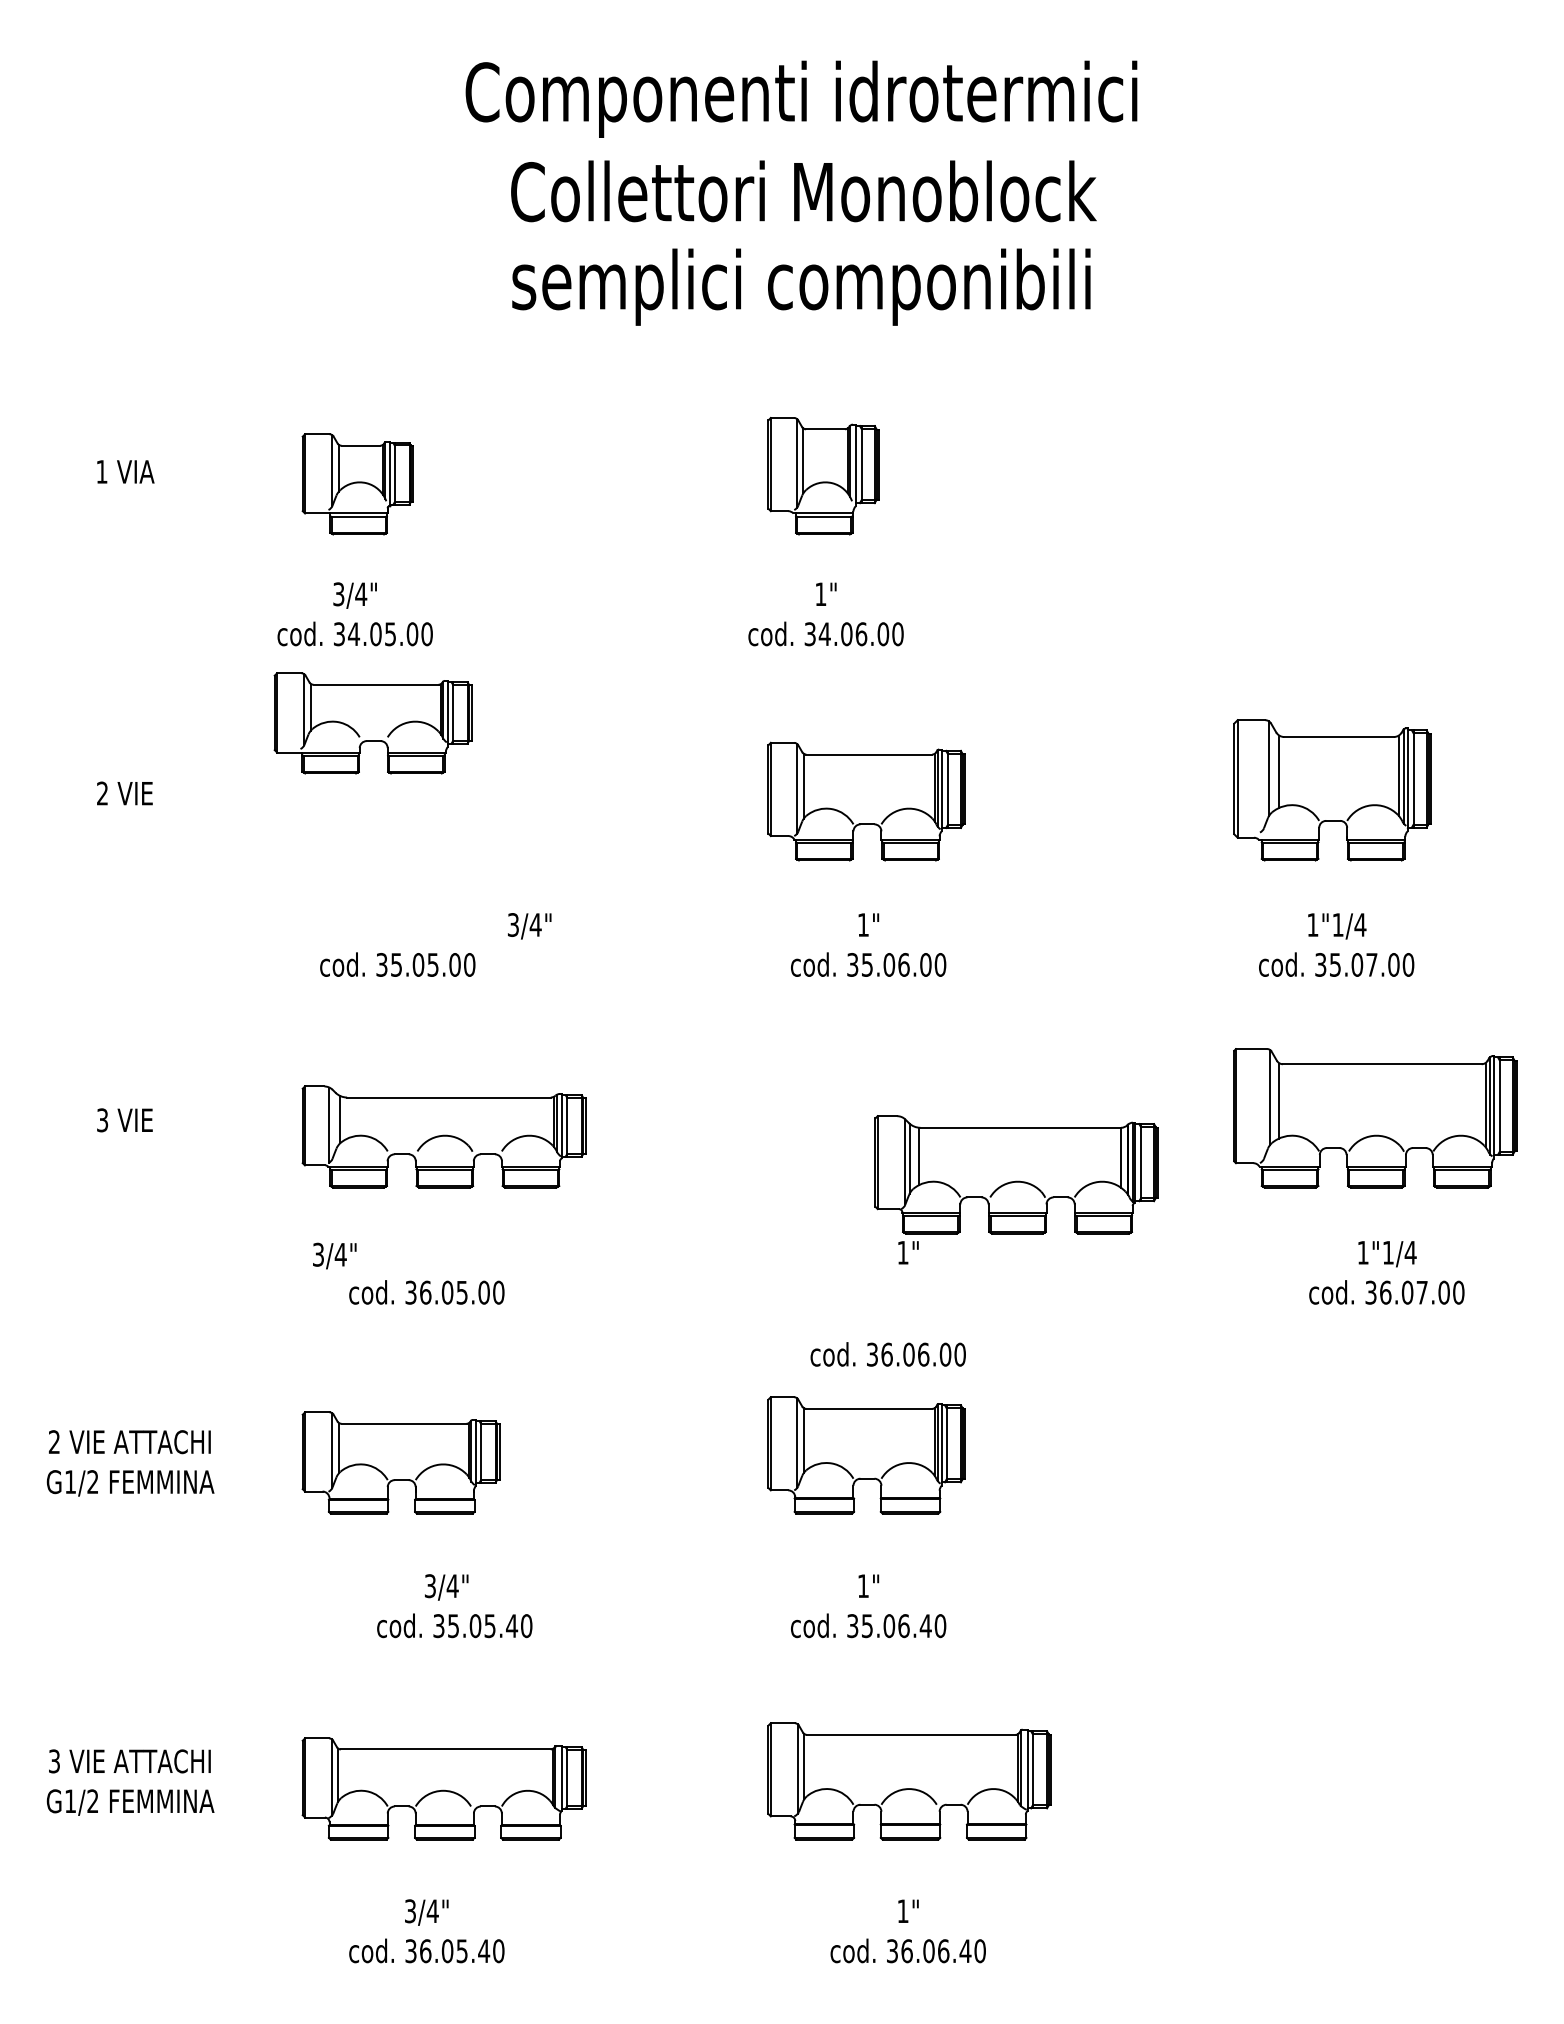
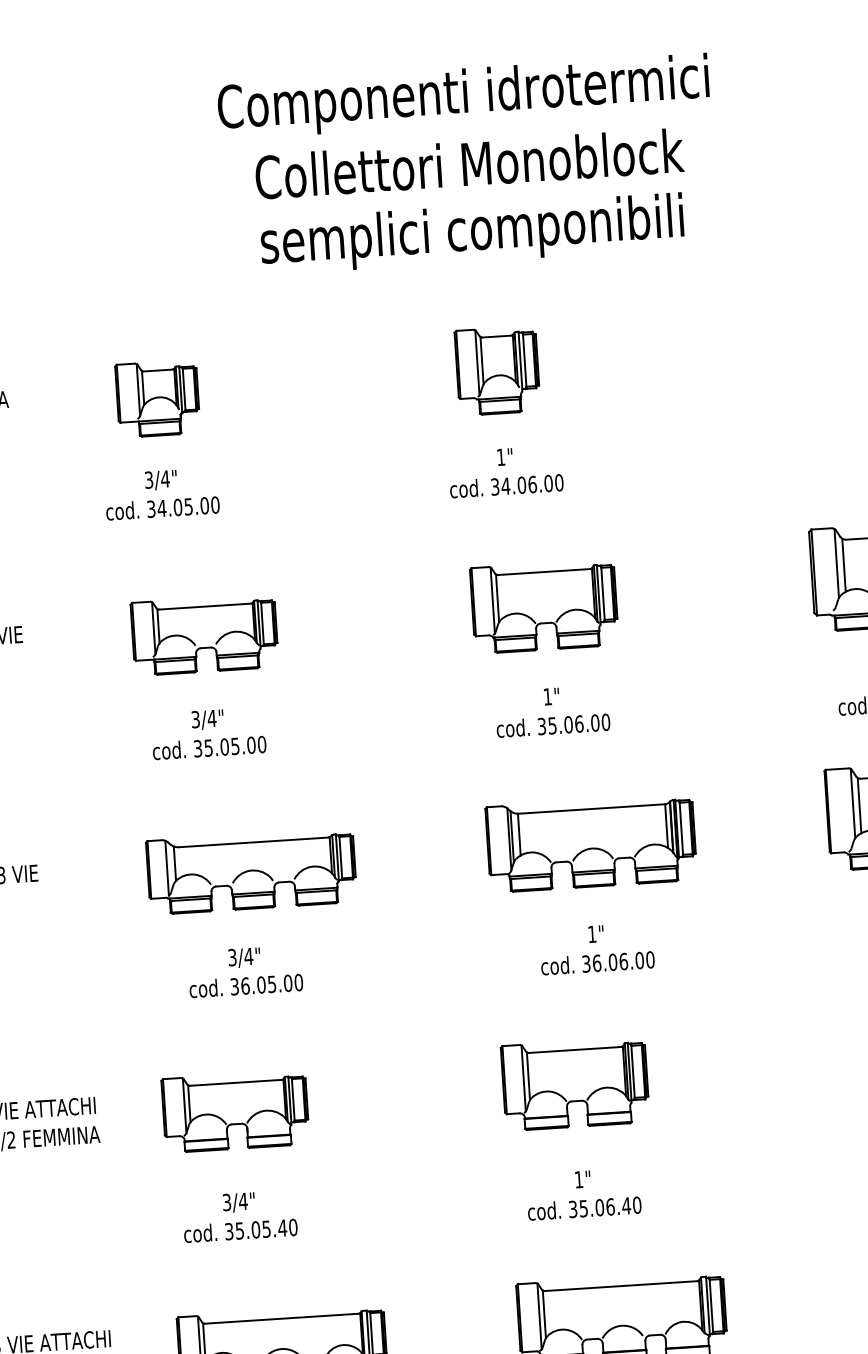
part: (372, 723) -> (204, 635), moved
text: (529, 926) -> (207, 719), moved
part: (1016, 1174) -> (591, 843), moved
text: (334, 1255) -> (244, 957), moved
text: (887, 1354) -> (597, 963), moved
text: (446, 1587) -> (238, 1202), moved
text: (454, 1625) -> (240, 1230), moved

